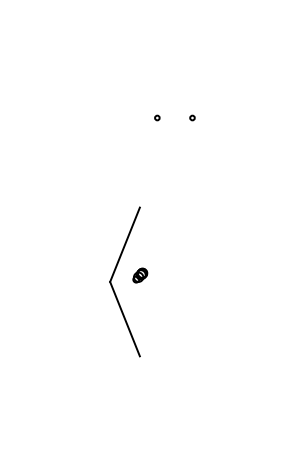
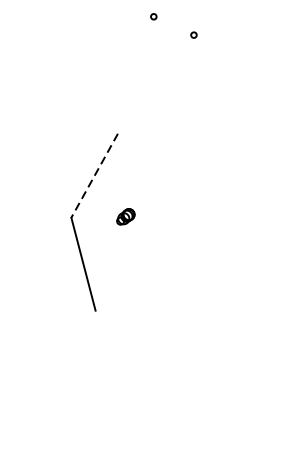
circle: (157, 117) -> (154, 16), moved
line: (124, 245) -> (93, 176), solid -> dashed
part: (140, 275) -> (126, 216), moved

